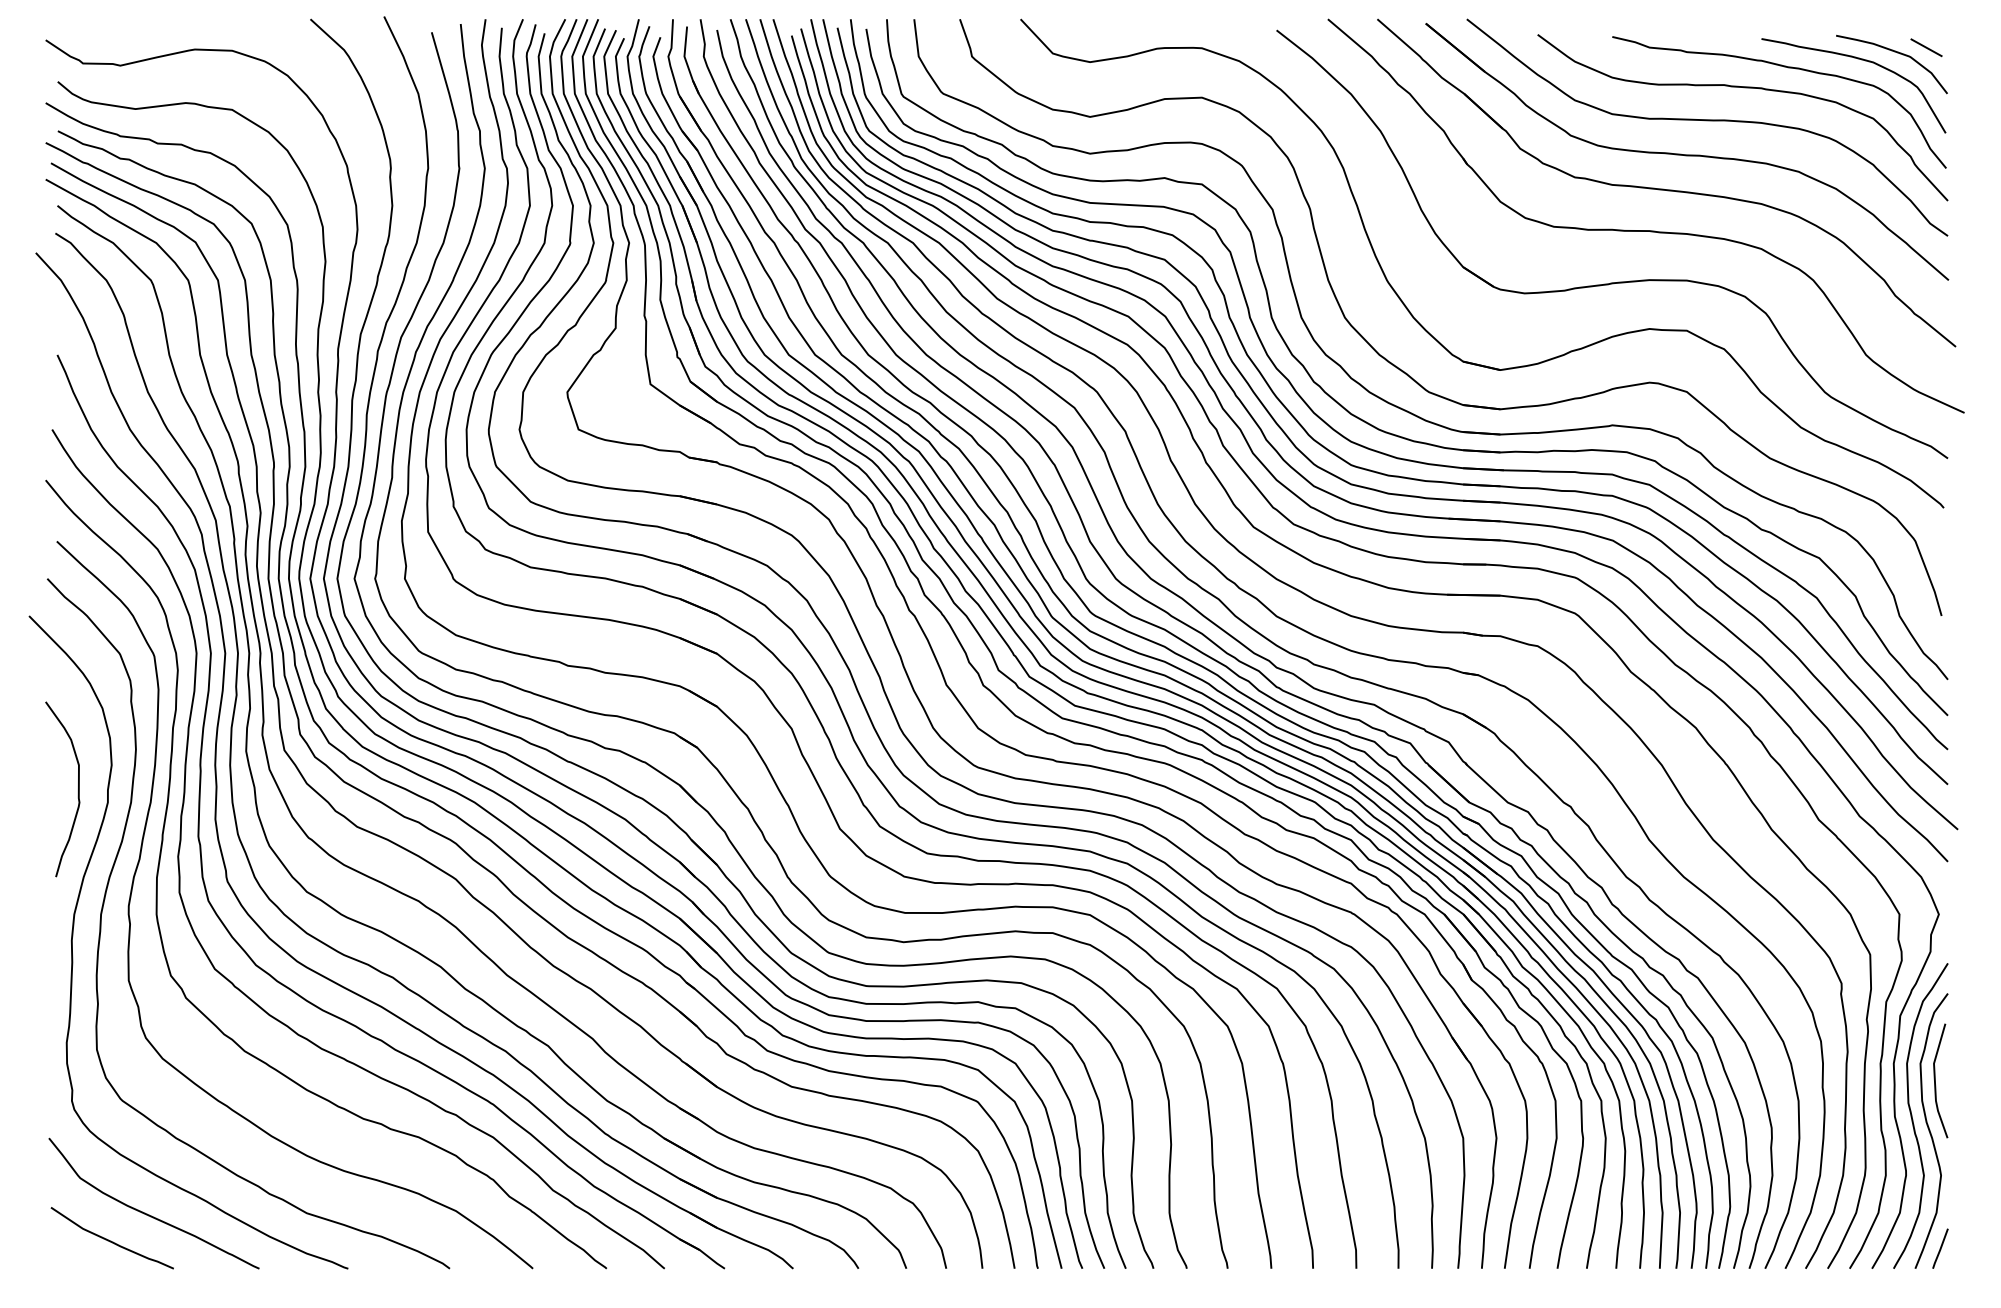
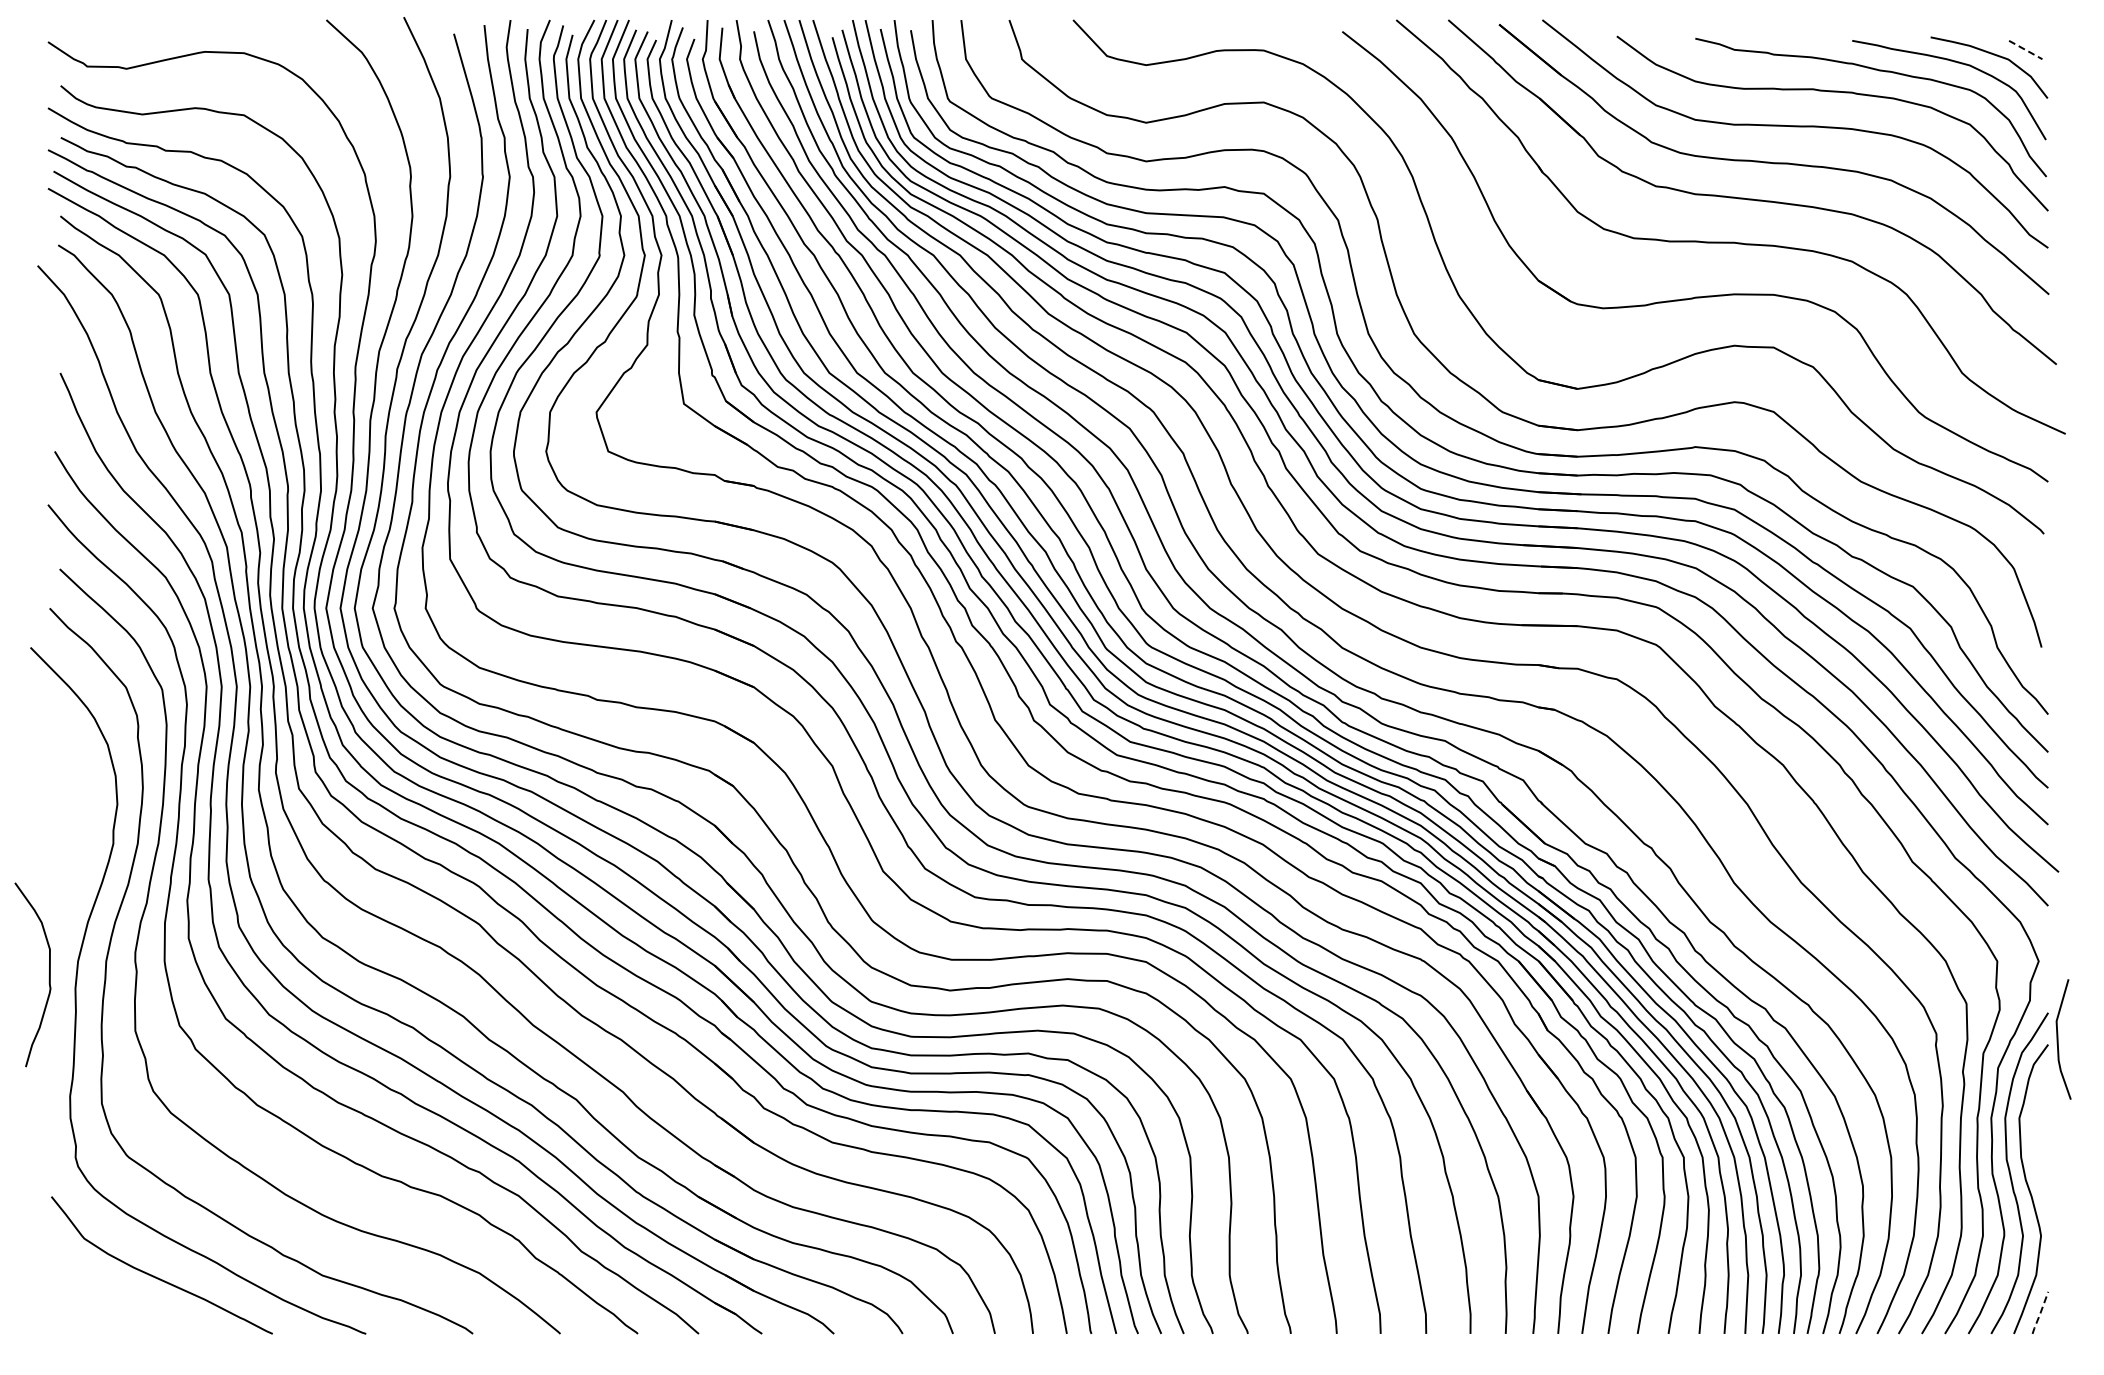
line: (1927, 48) -> (2026, 50), solid -> dashed
curve: (78, 789) -> (49, 974), moved
line: (1935, 1080) -> (2058, 1039), moved
curve: (109, 1239) -> (115, 1303), removed
line: (1940, 1250) -> (2040, 1314), solid -> dashed

